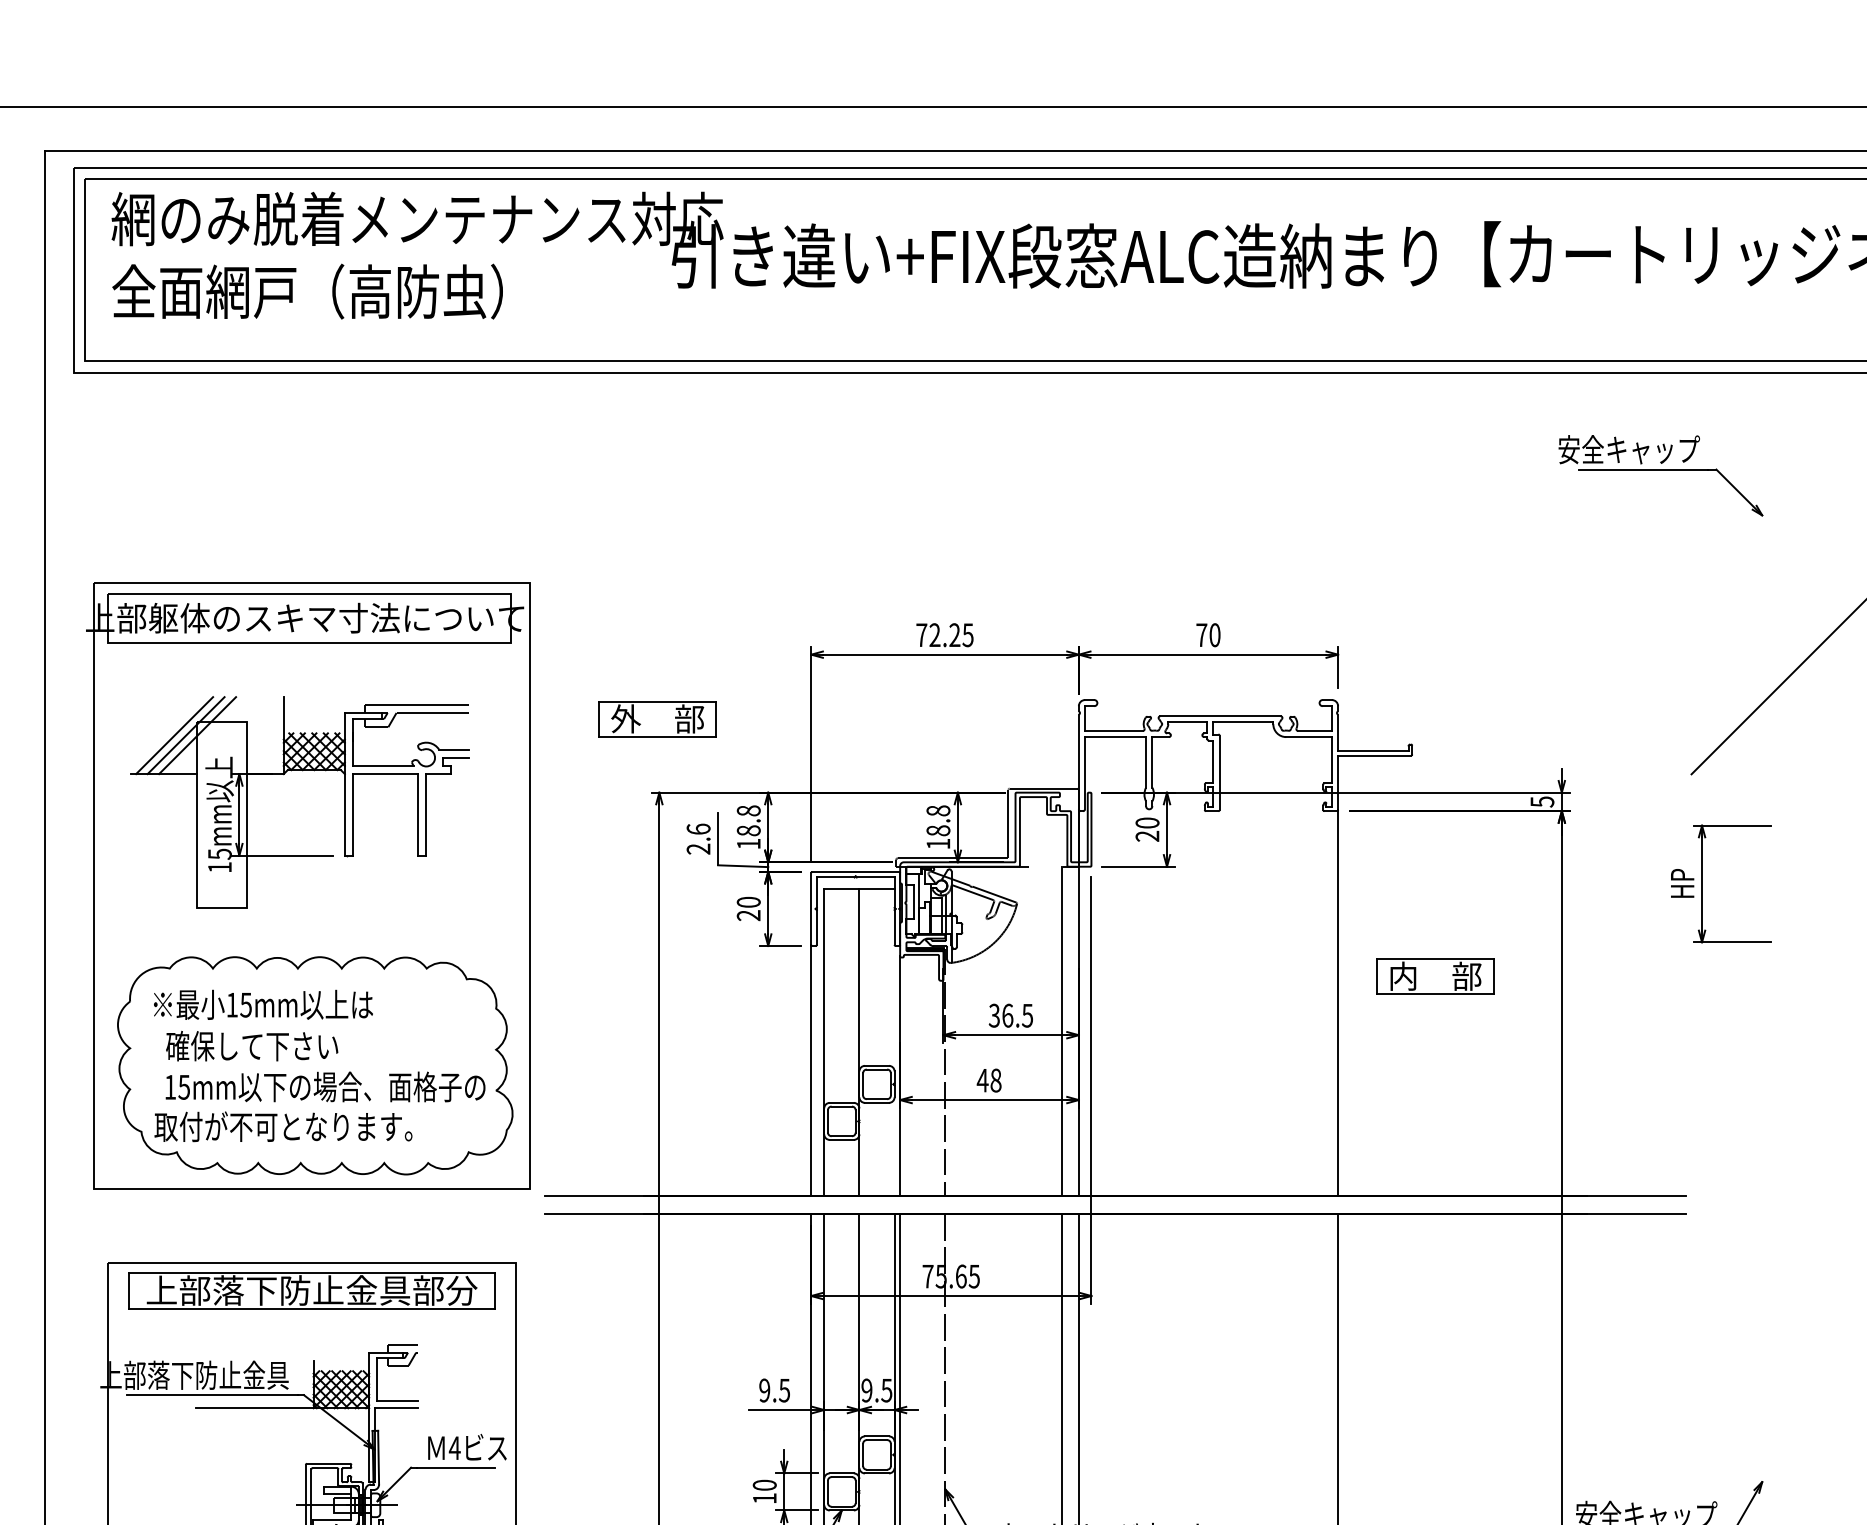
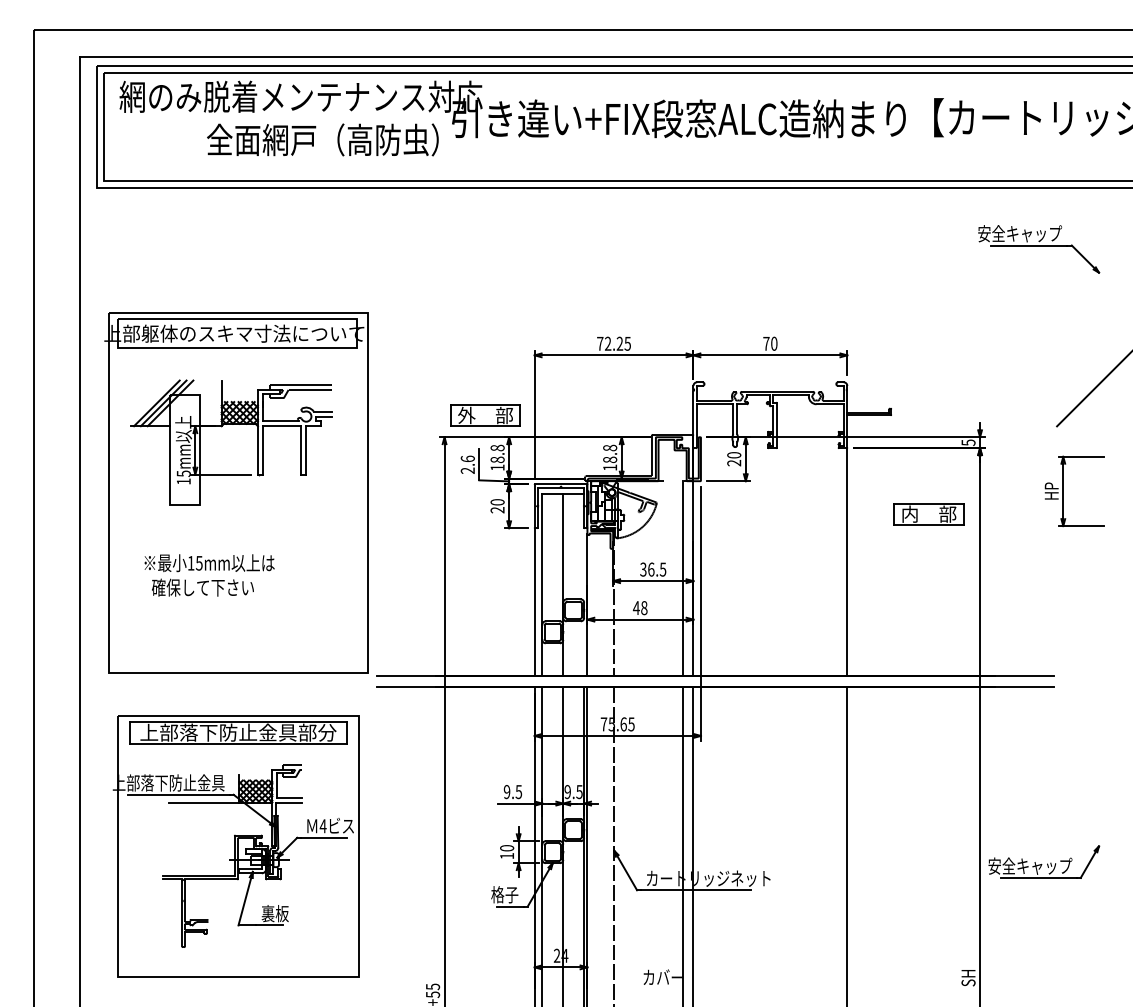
text: (307, 290) -> (322, 139), moved
part: (657, 718) -> (485, 415), moved
part: (1434, 976) -> (928, 514), moved
part: (315, 1066) -> (240, 599), removed

